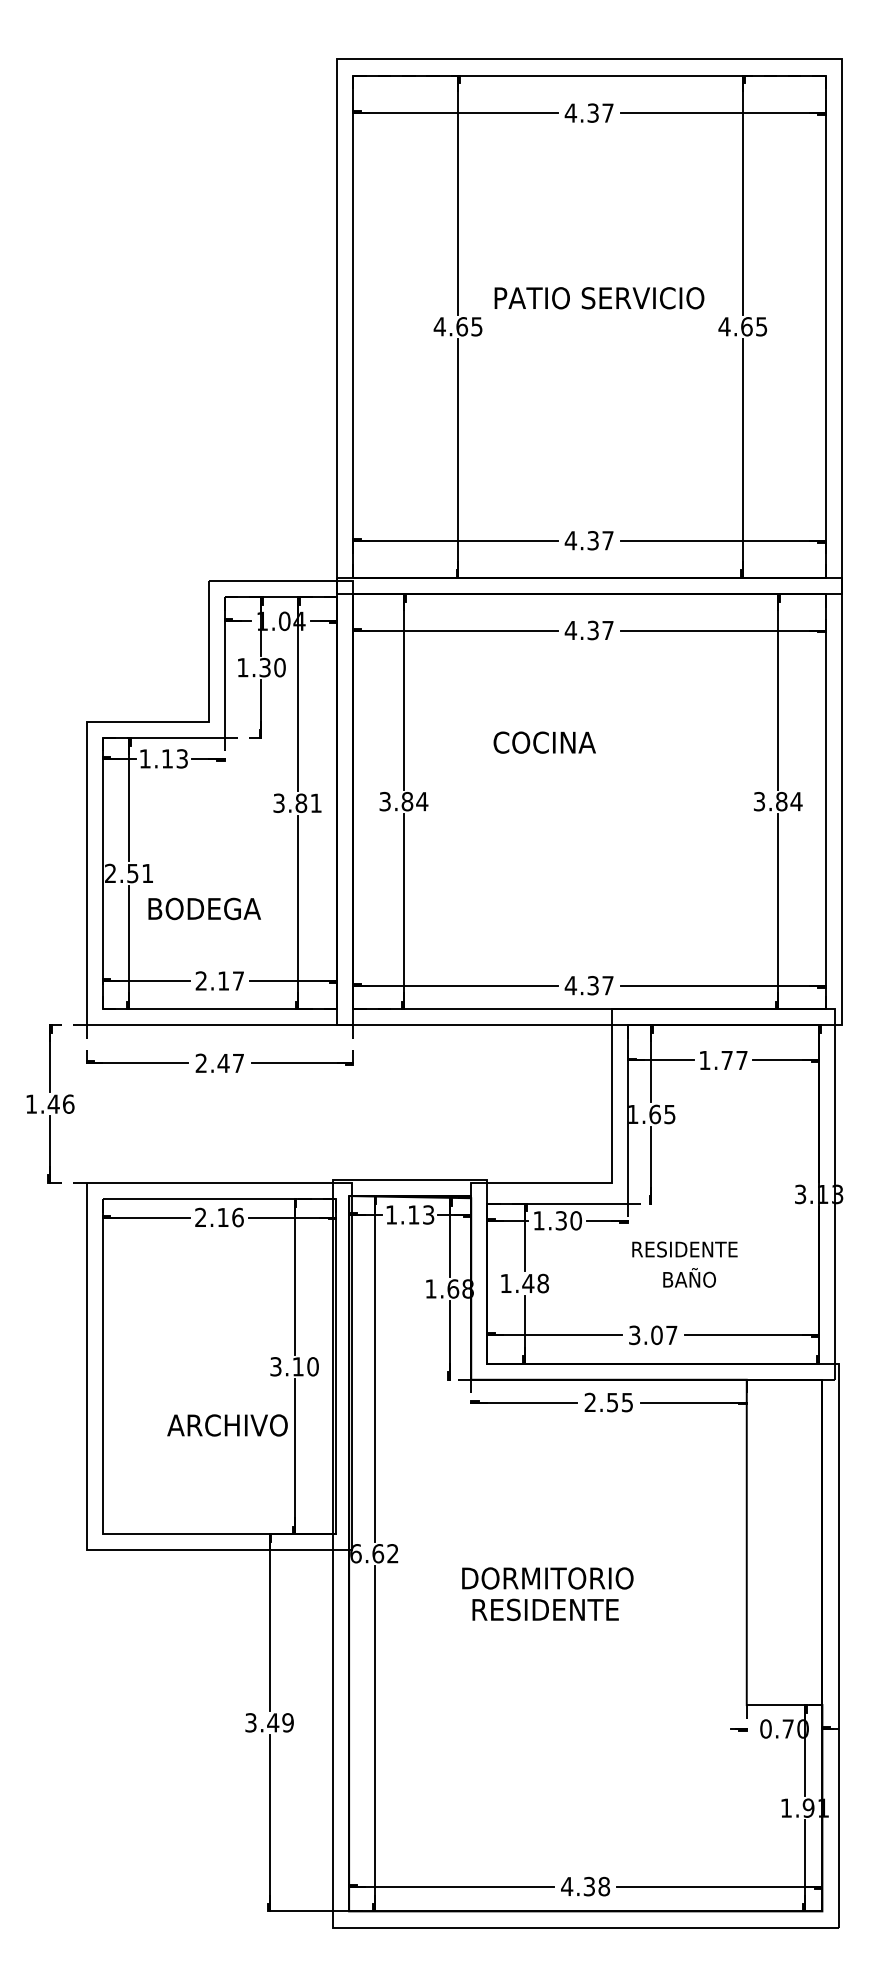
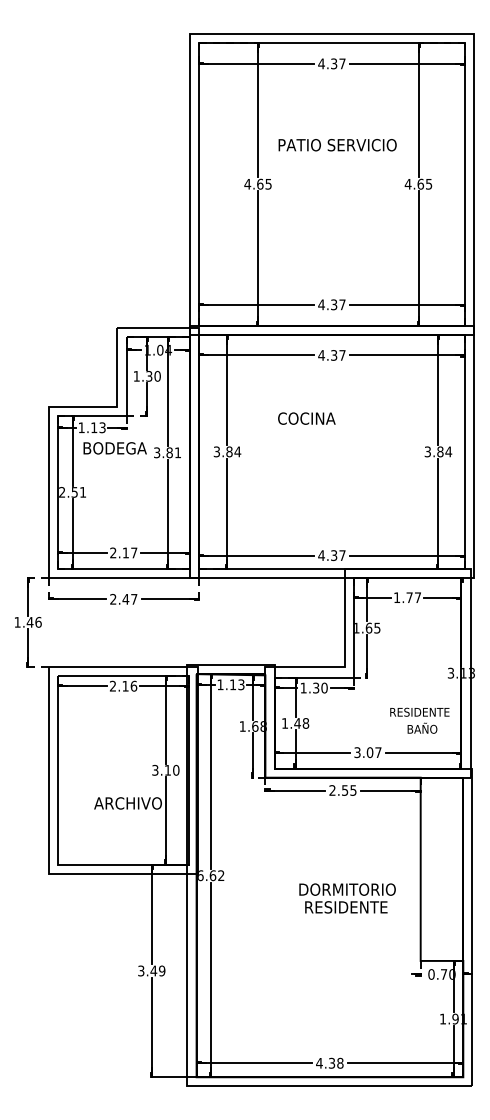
text: (599, 298) -> (337, 145), moved
text: (203, 909) -> (114, 448), moved
text: (684, 1264) -> (419, 720), moved
text: (547, 1594) -> (347, 898), moved

